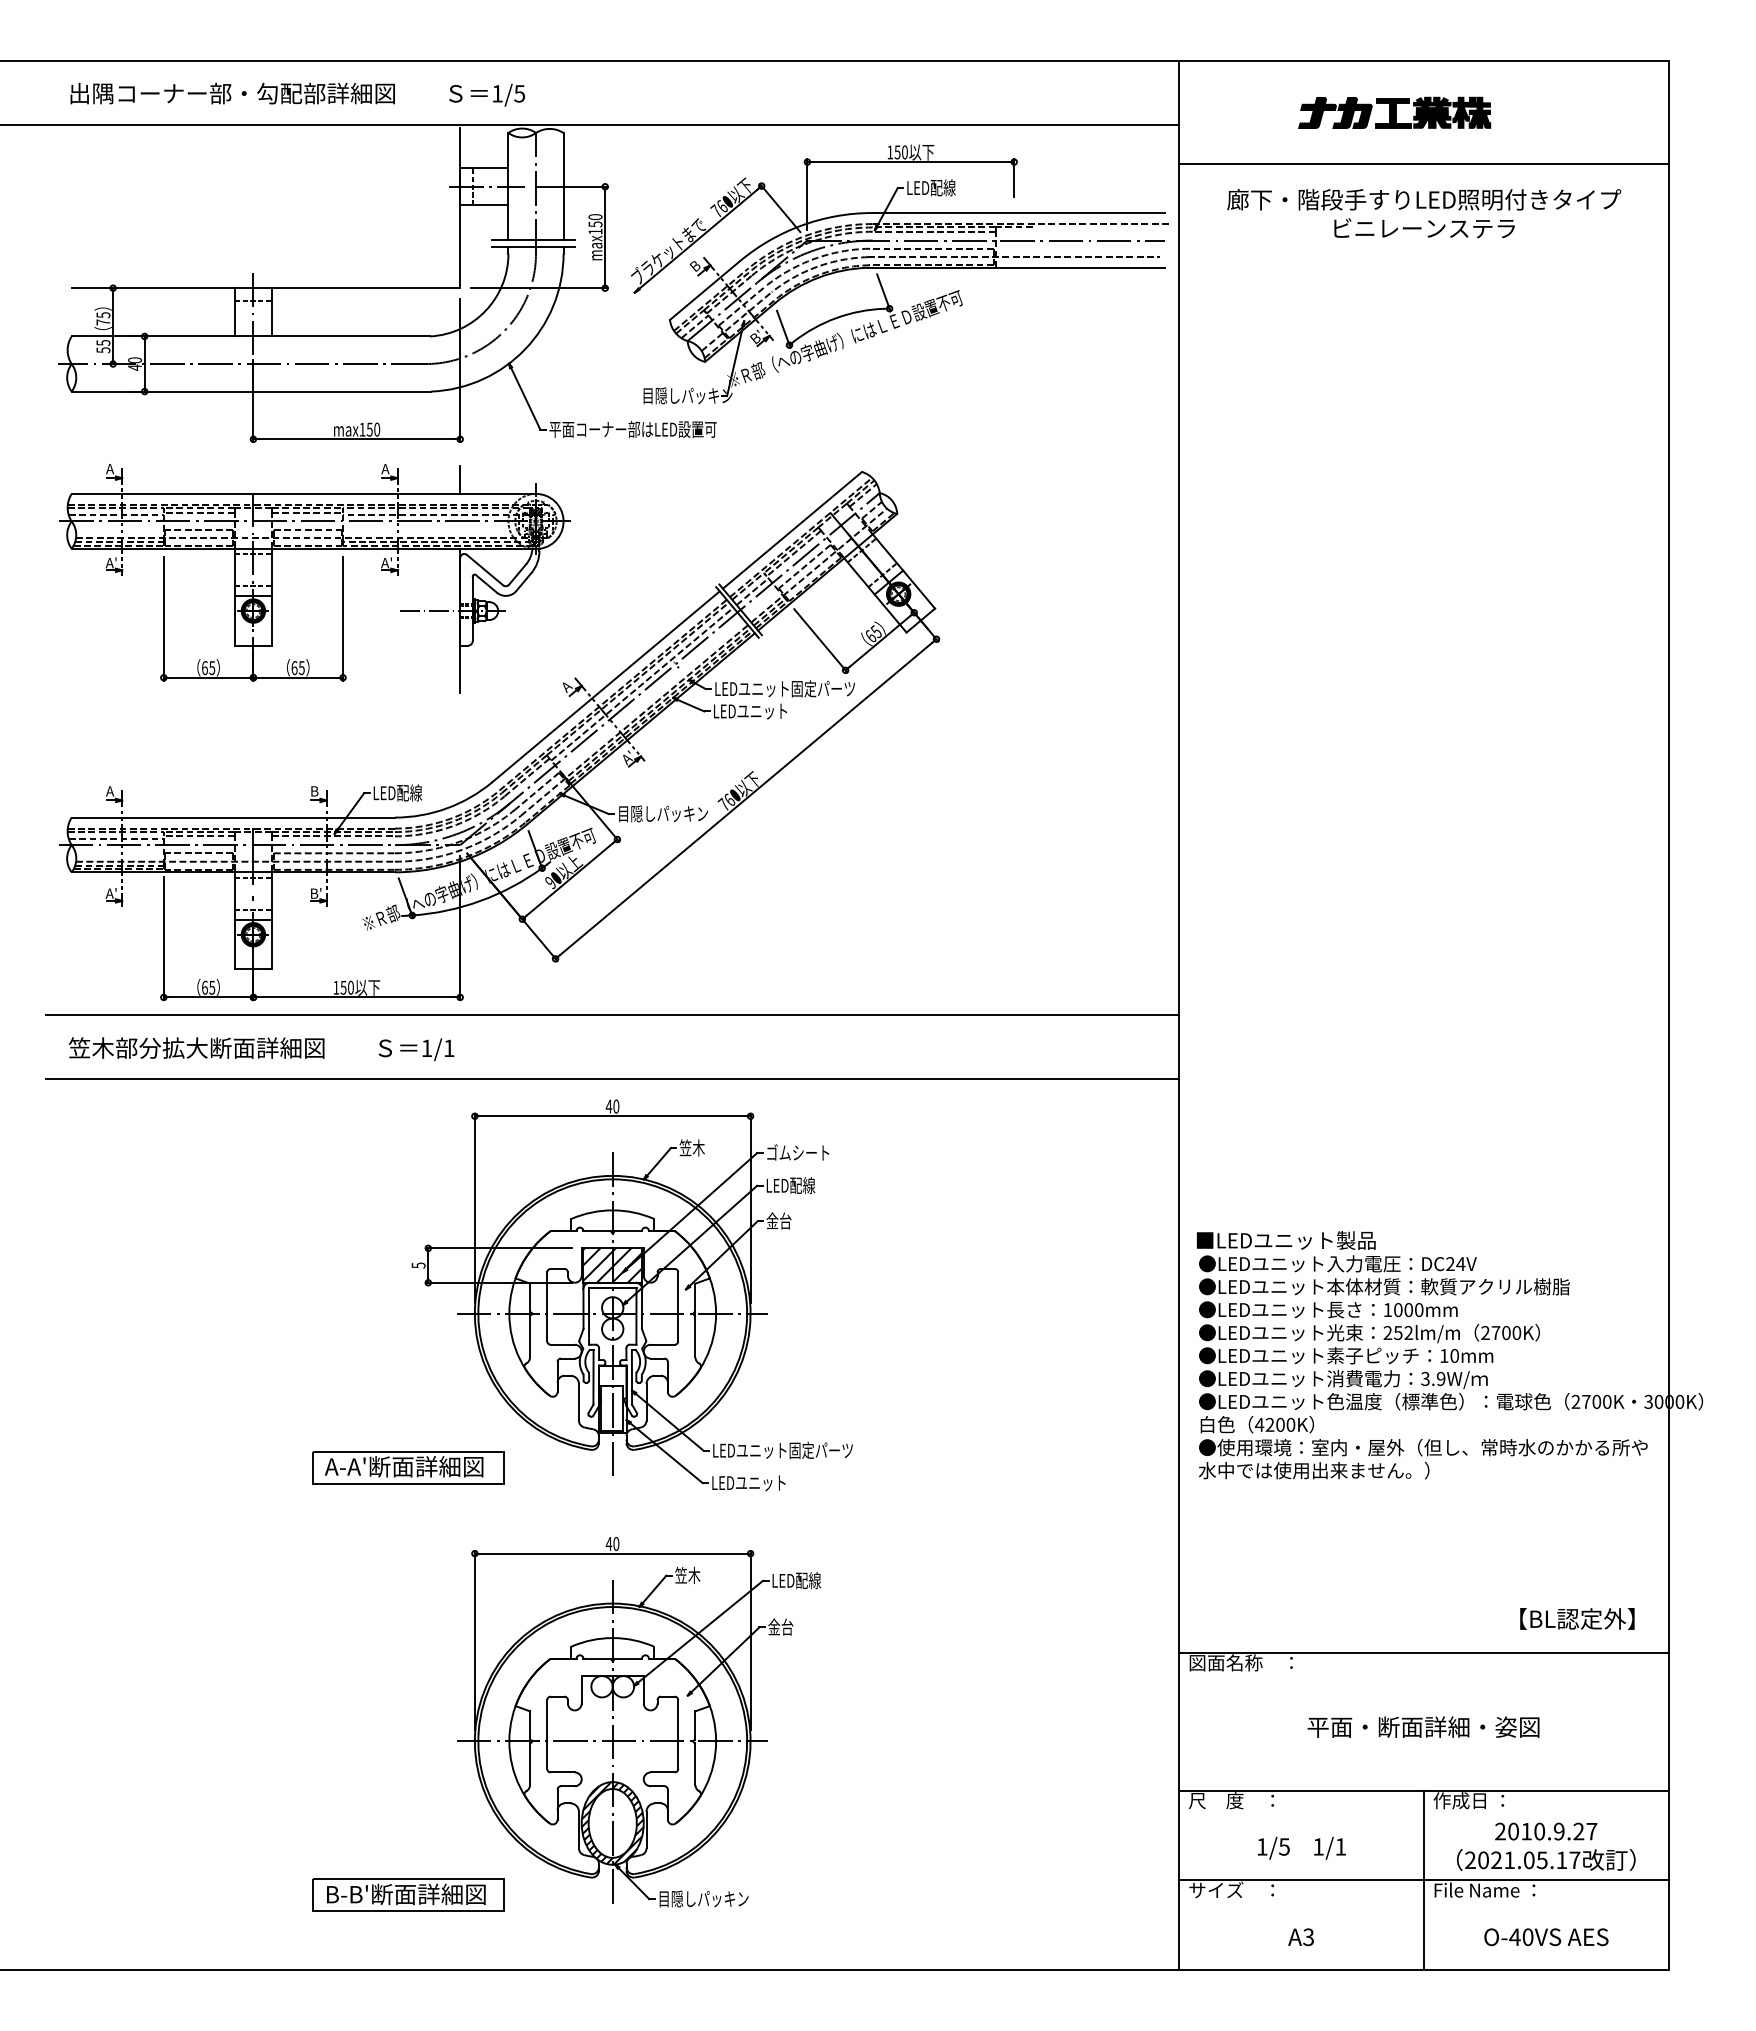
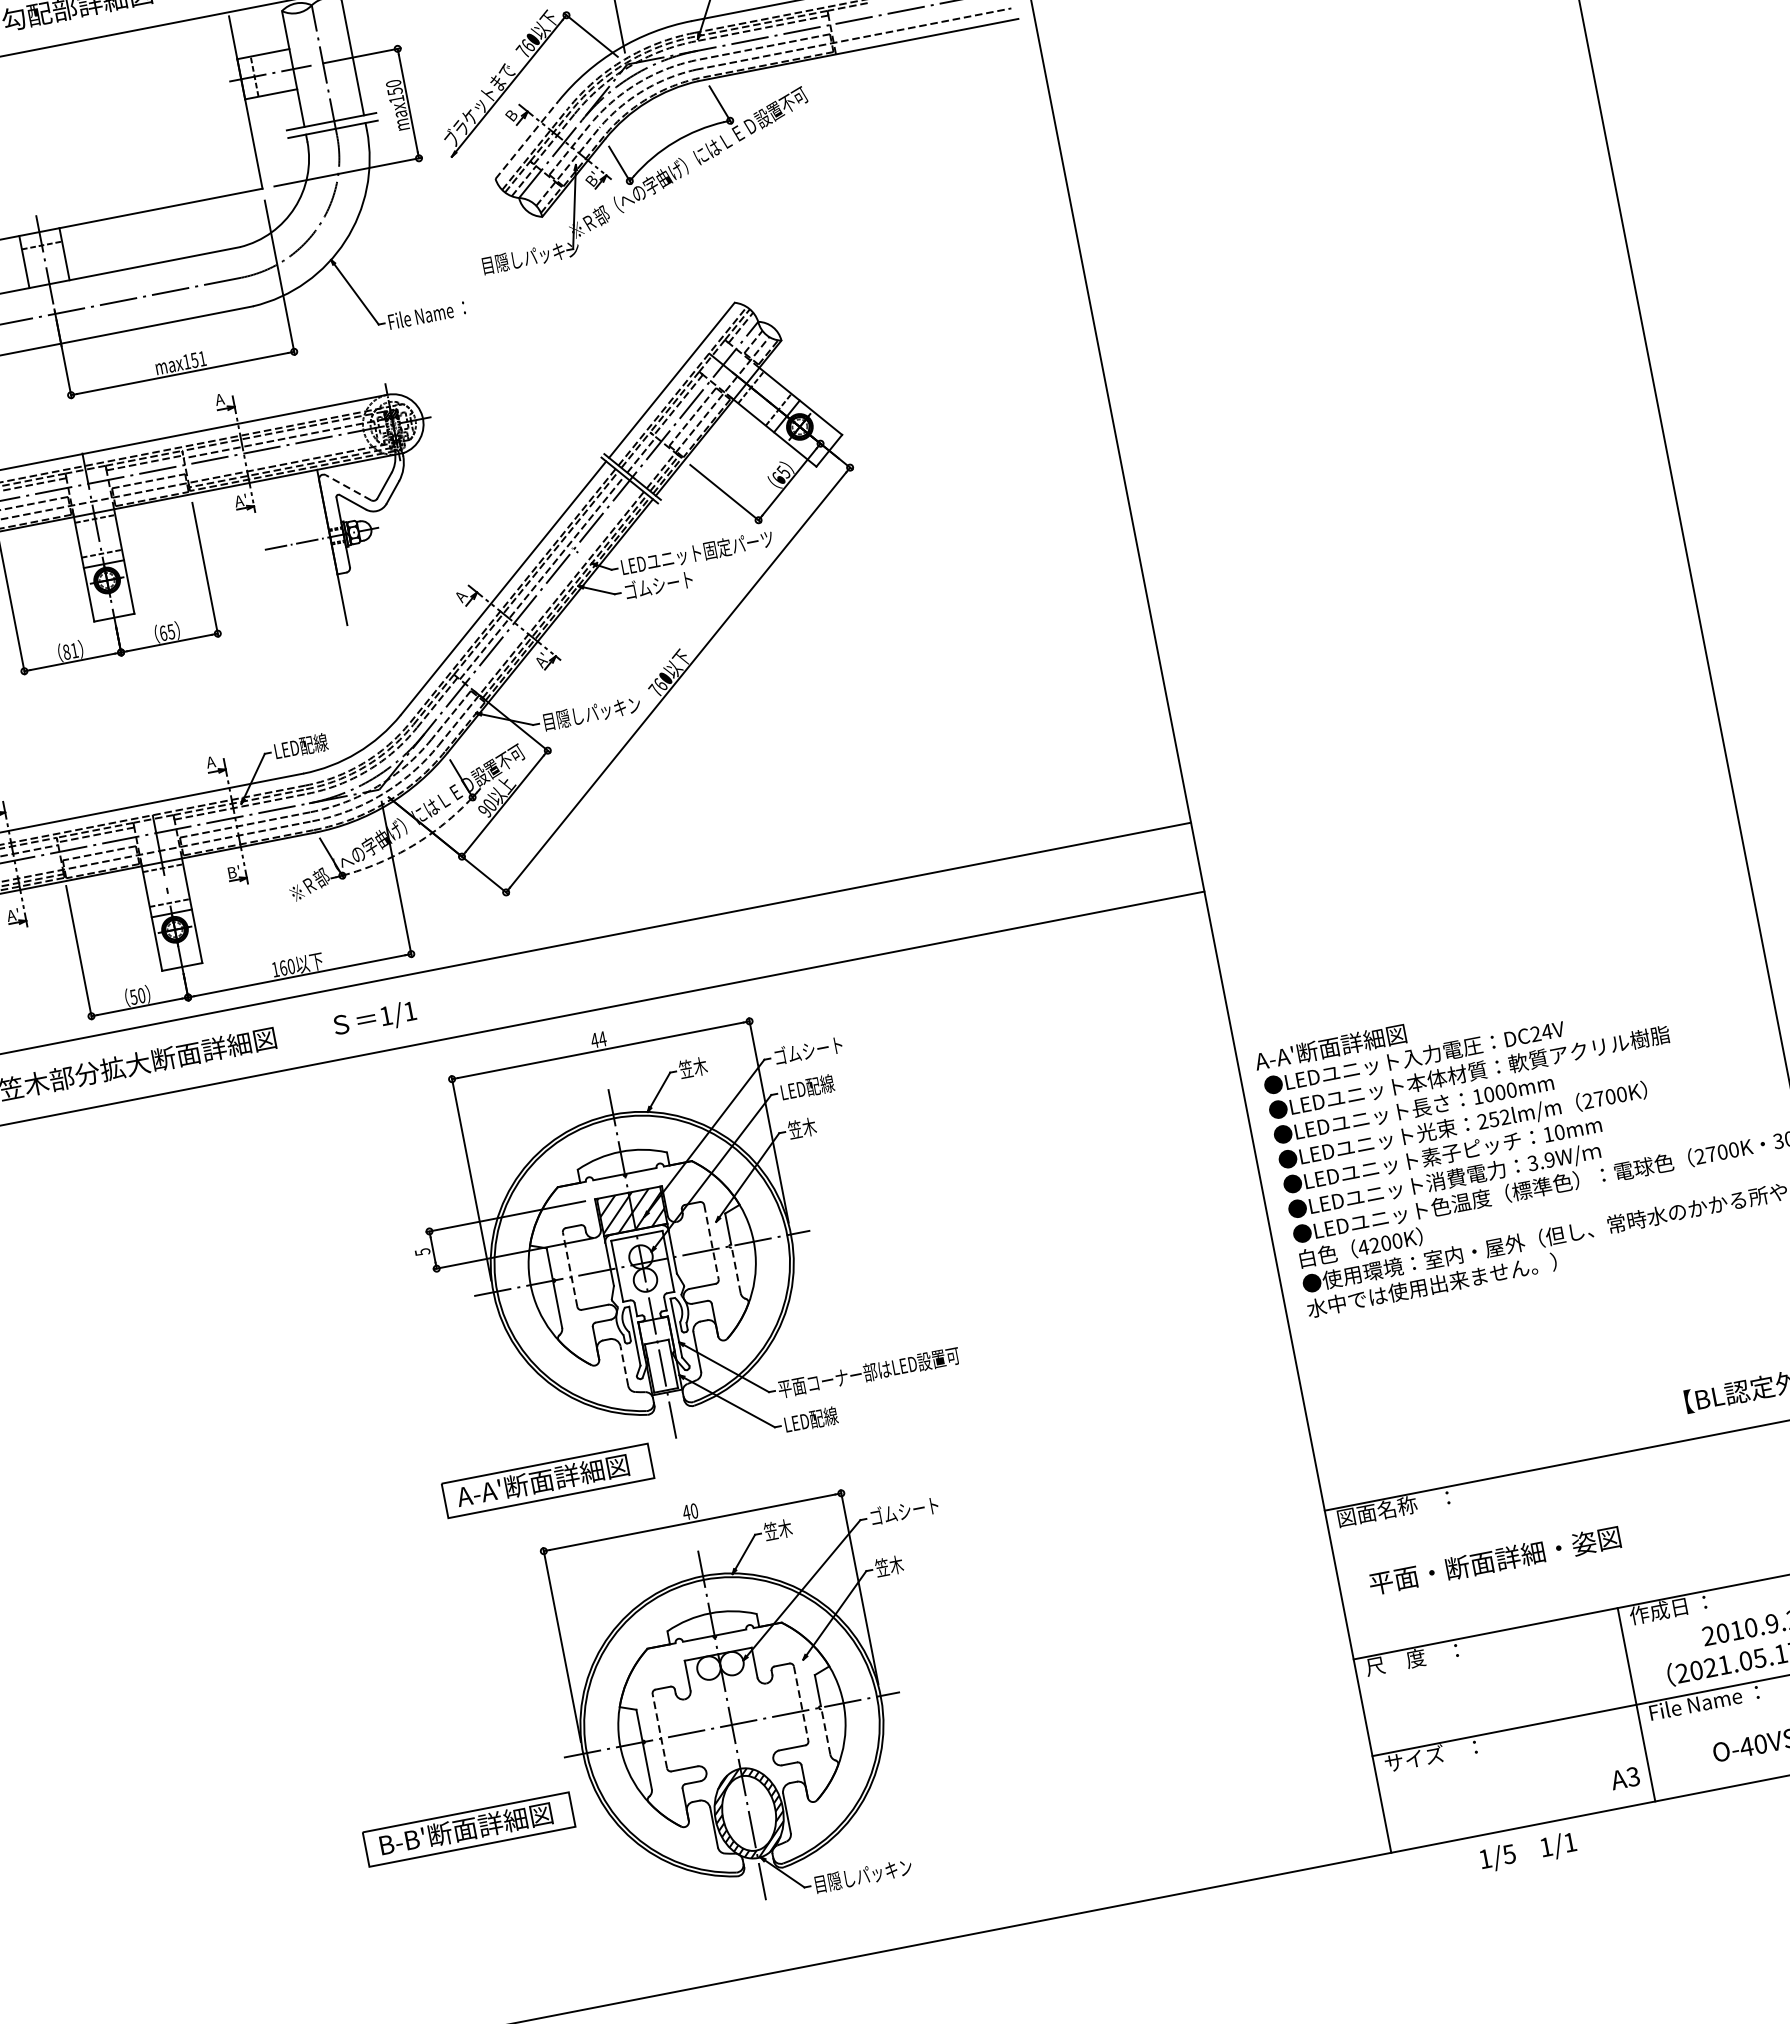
line: (704, 290) -> (526, 139), solid -> dashed
text: (632, 428) -> (477, 303), 平面コーナー部はLED設置可 -> File Name ：
text: (377, 429) -> (202, 358), max150 -> max151
line: (460, 479) -> (302, 395), removed
line: (485, 570) -> (349, 488), solid -> dashed
text: (208, 668) -> (70, 651), 65 -> 81
text: (750, 710) -> (664, 583), LEDユニット -> ゴムシート
text: (314, 791) -> (210, 762), B -> A
arc: (480, 900) -> (412, 845), solid -> dashed
text: (208, 987) -> (137, 996), 65 -> 50
text: (343, 987) -> (283, 967), 150 -> 160
text: (616, 1106) -> (602, 1038), 40 -> 44
text: (778, 1220) -> (801, 1128), 金台 -> 笠木
text: (1285, 1240) -> (1352, 1043), ■LEDユニット製品 -> A-A'断面詳細図
line: (547, 1306) -> (570, 1269), solid -> dashed
line: (678, 1307) -> (711, 1242), solid -> dashed
line: (695, 1335) -> (736, 1269), solid -> dashed
line: (578, 1401) -> (623, 1365), solid -> dashed
text: (795, 1450) -> (868, 1372), LEDユニット固定パーツ -> 平面コーナー部はLED設置可
part: (408, 1467) -> (547, 1480), moved
text: (760, 1482) -> (837, 1414), LEDユニット -> LED配線
text: (803, 1580) -> (904, 1511), LED配線 -> ゴムシート
text: (780, 1626) -> (888, 1565), 金台 -> 笠木
text: (1423, 1726) -> (1494, 1559), moved
line: (547, 1734) -> (660, 1731), solid -> dashed
line: (678, 1735) -> (801, 1704), solid -> dashed
line: (695, 1763) -> (825, 1731), solid -> dashed
text: (1301, 1848) -> (1528, 1852), moved
part: (408, 1894) -> (468, 1828), moved
text: (1300, 1937) -> (1624, 1778), moved

